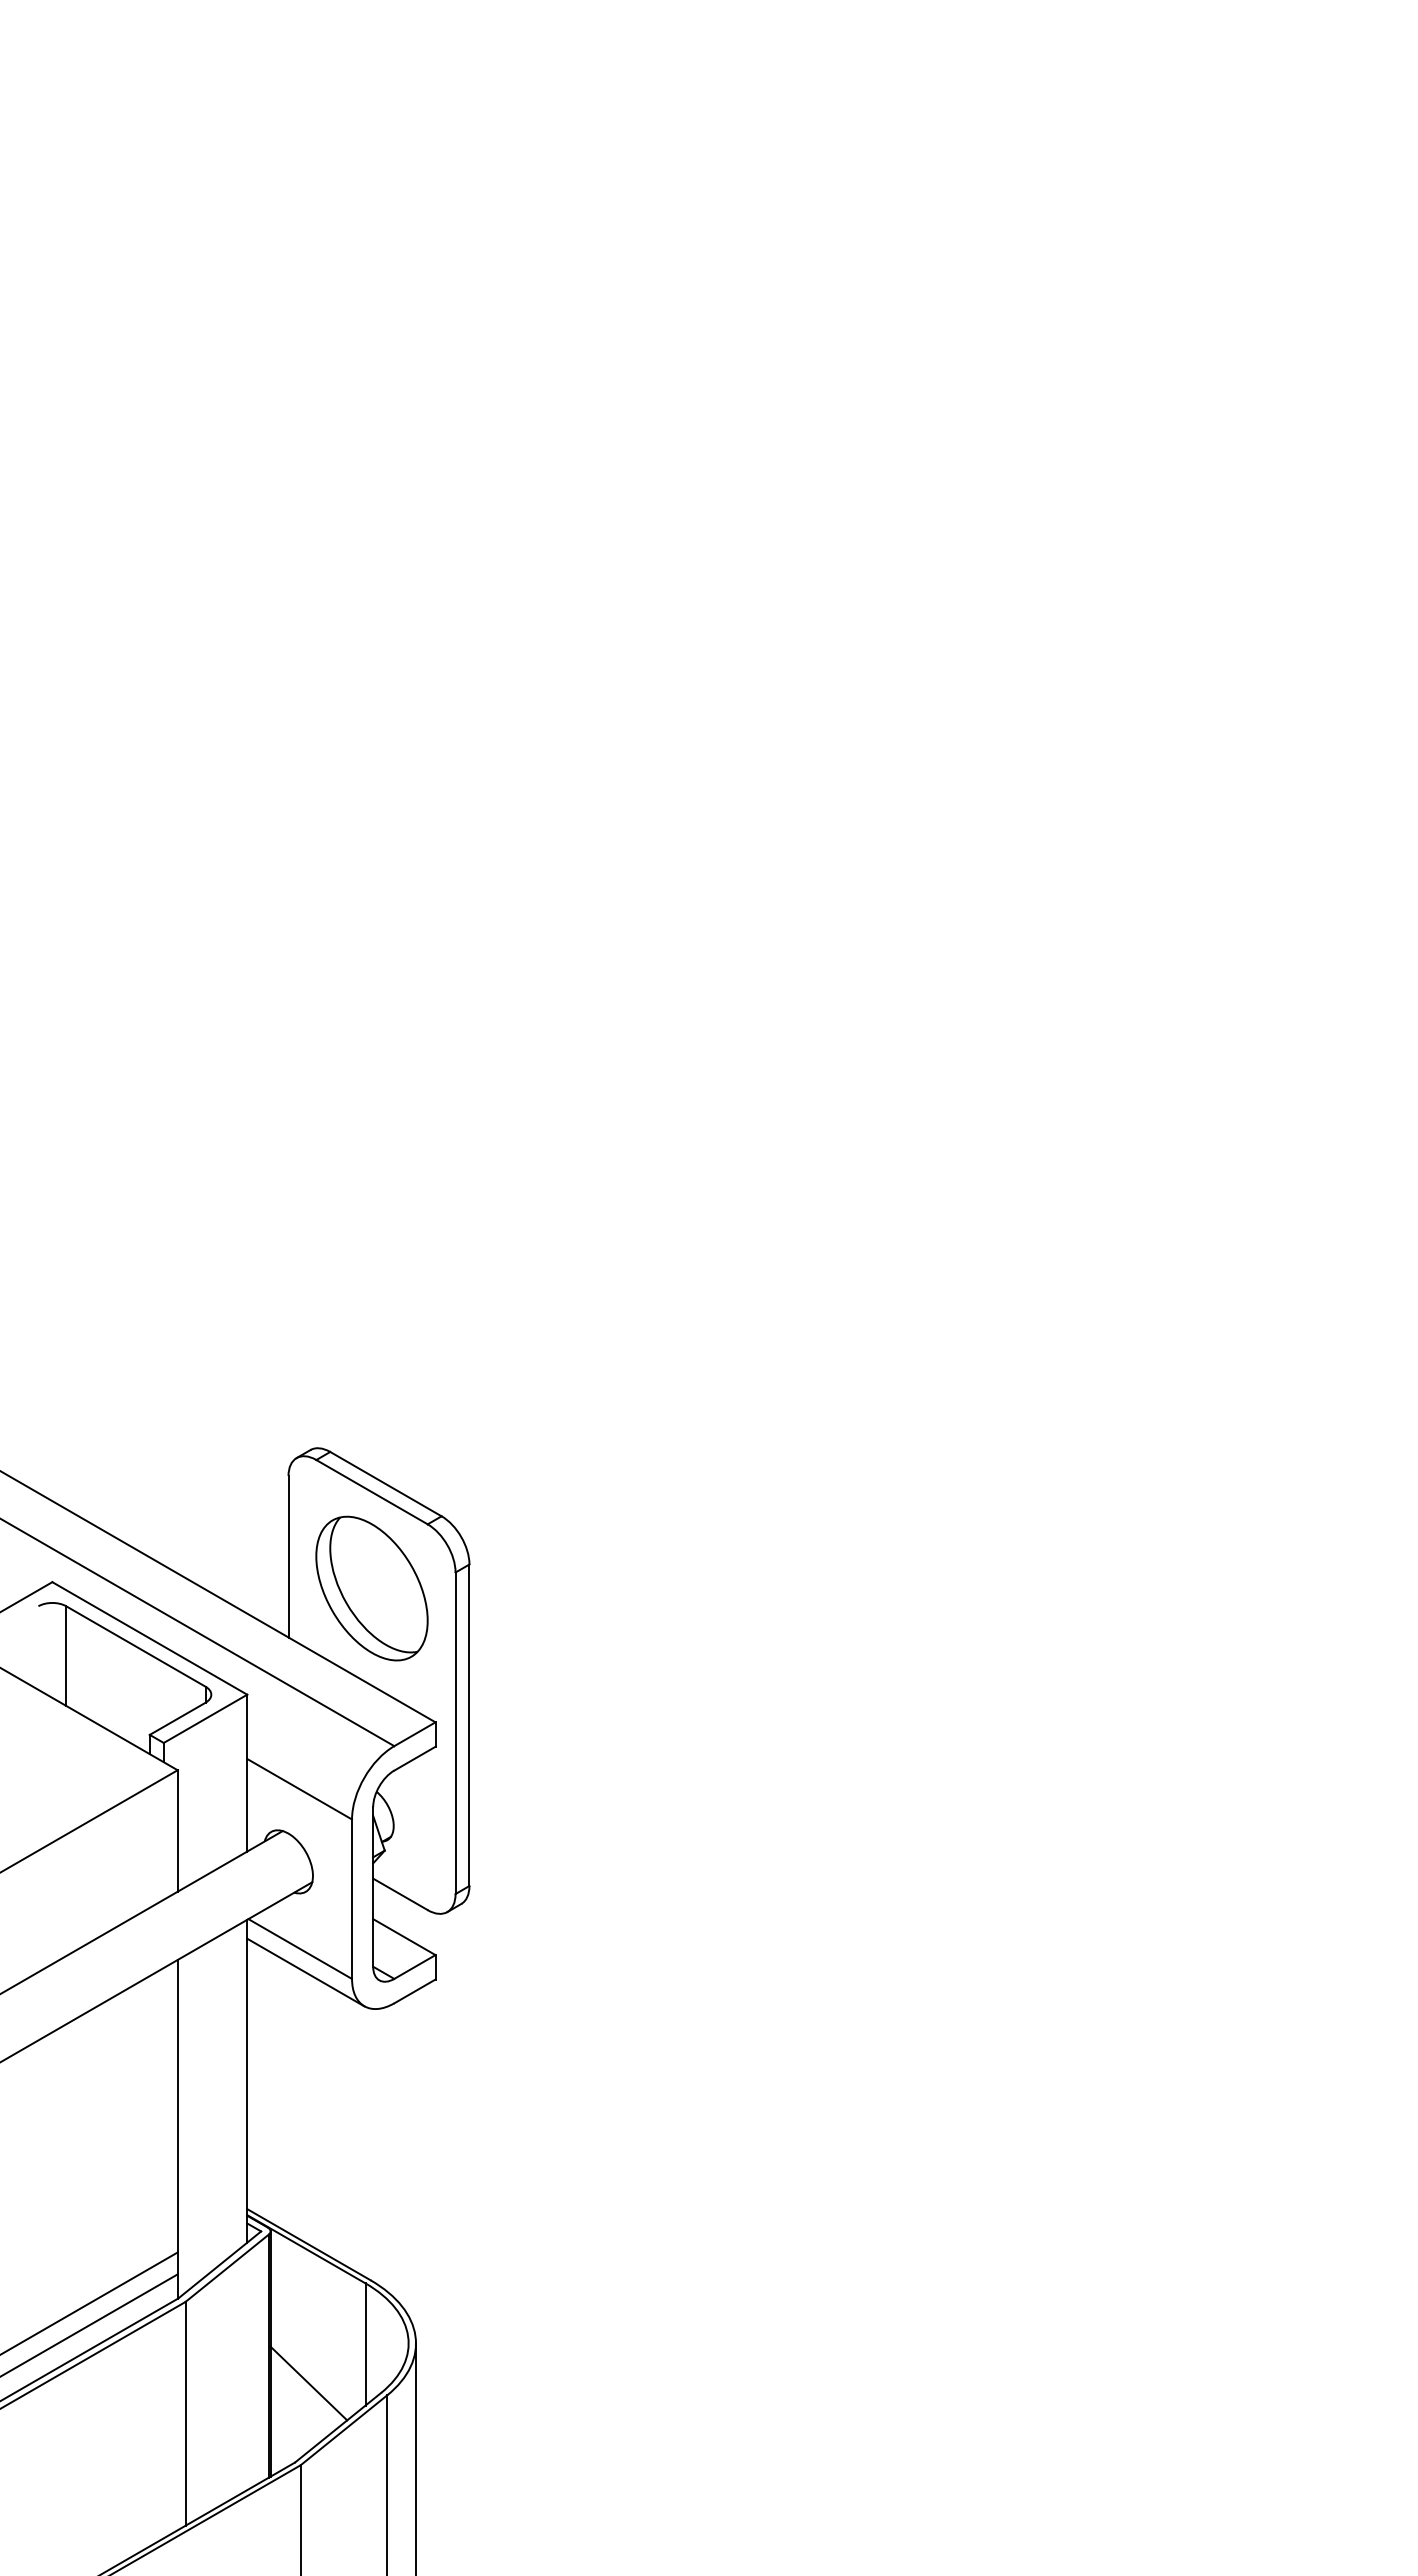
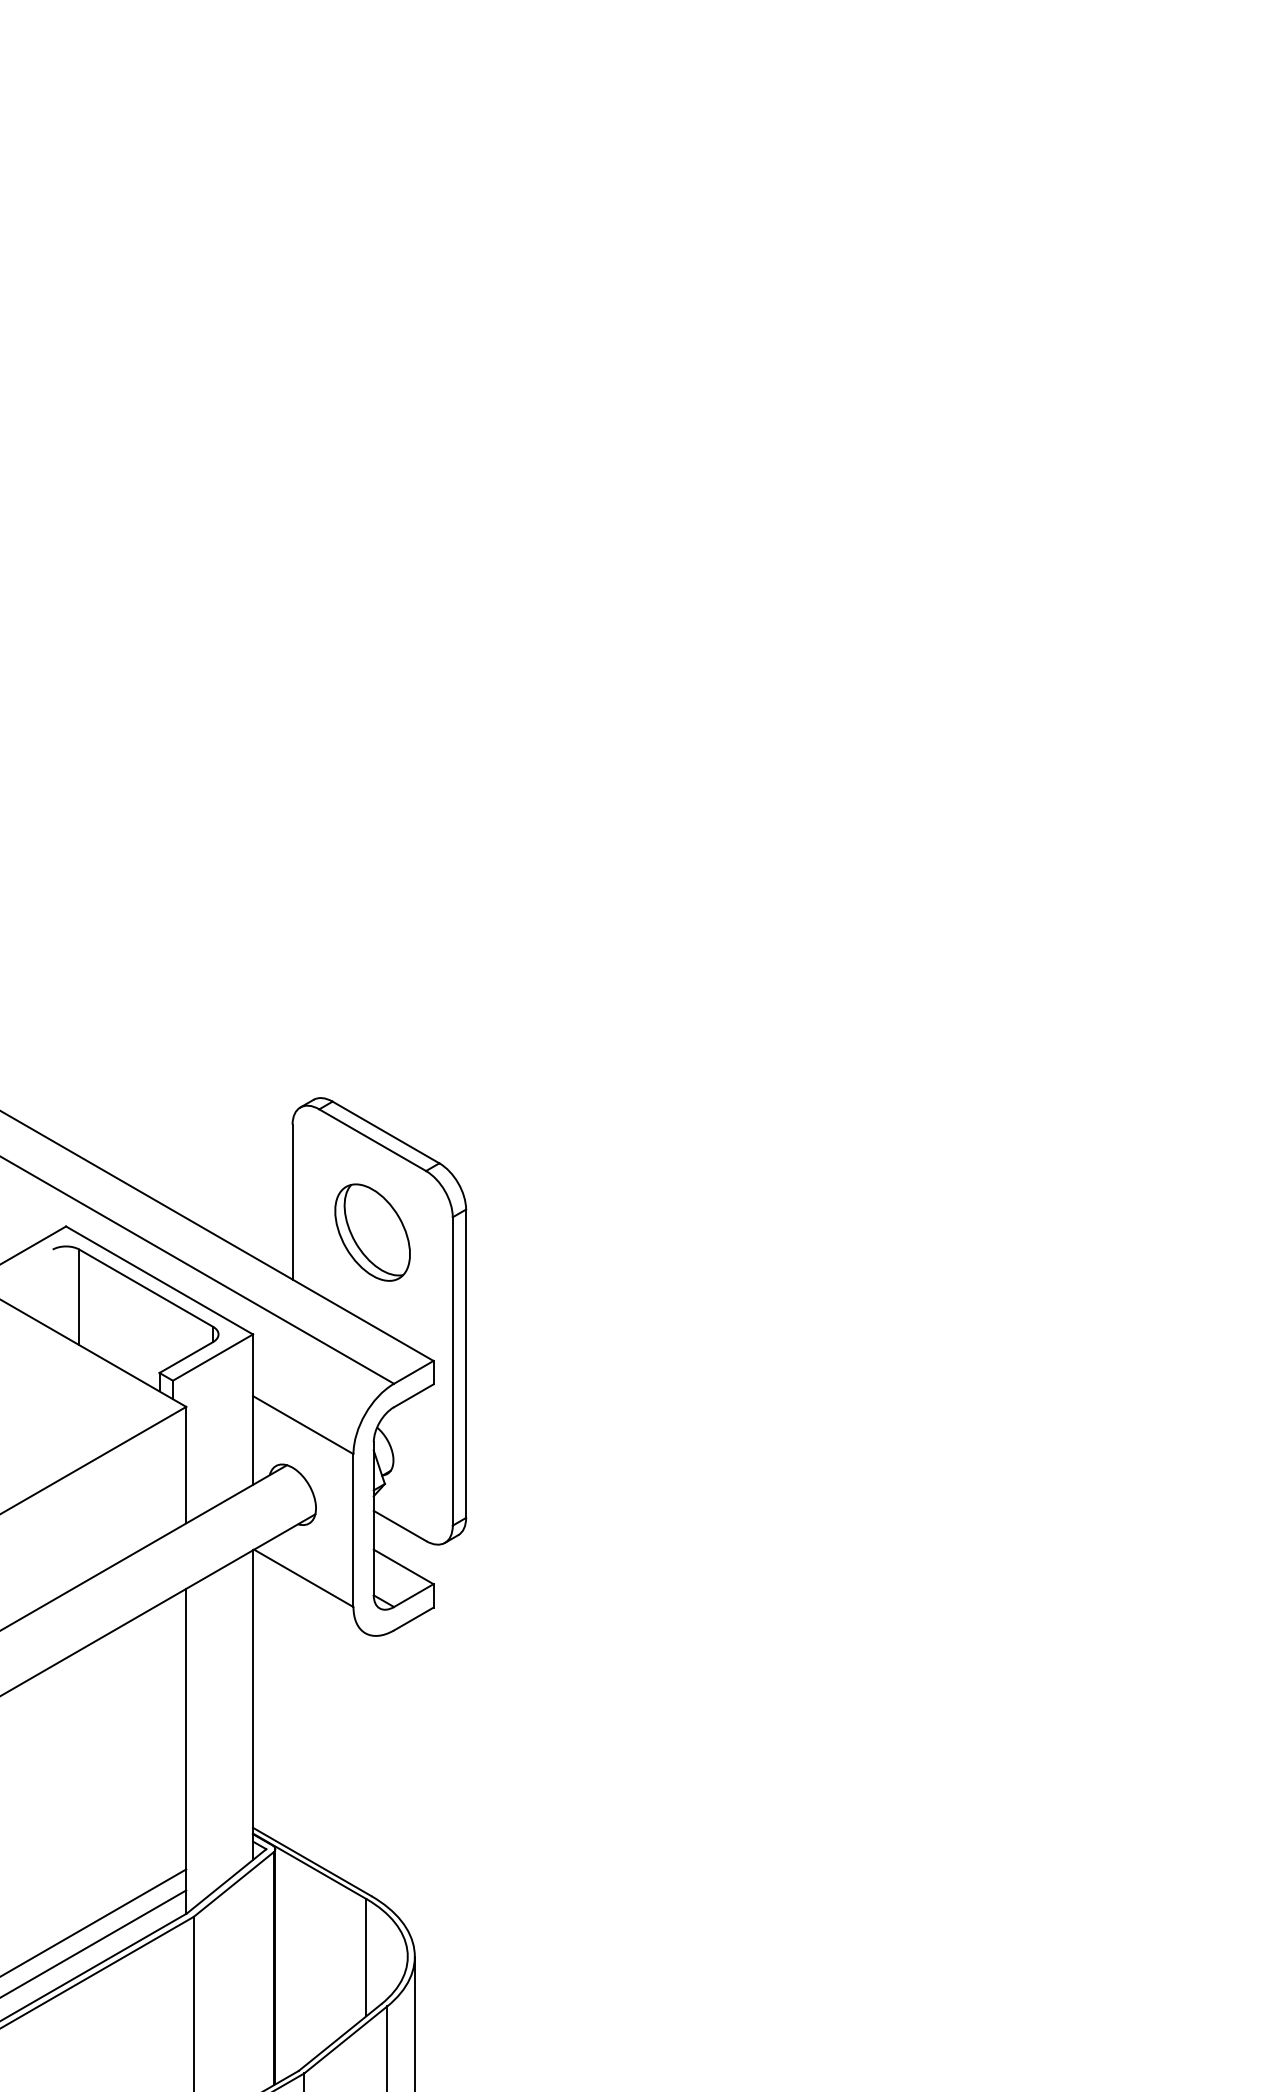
part: (371, 1588) -> (372, 1232), size x0.7
line: (305, 1972) -> (308, 1600), removed
line: (308, 2383) -> (311, 1995), removed

